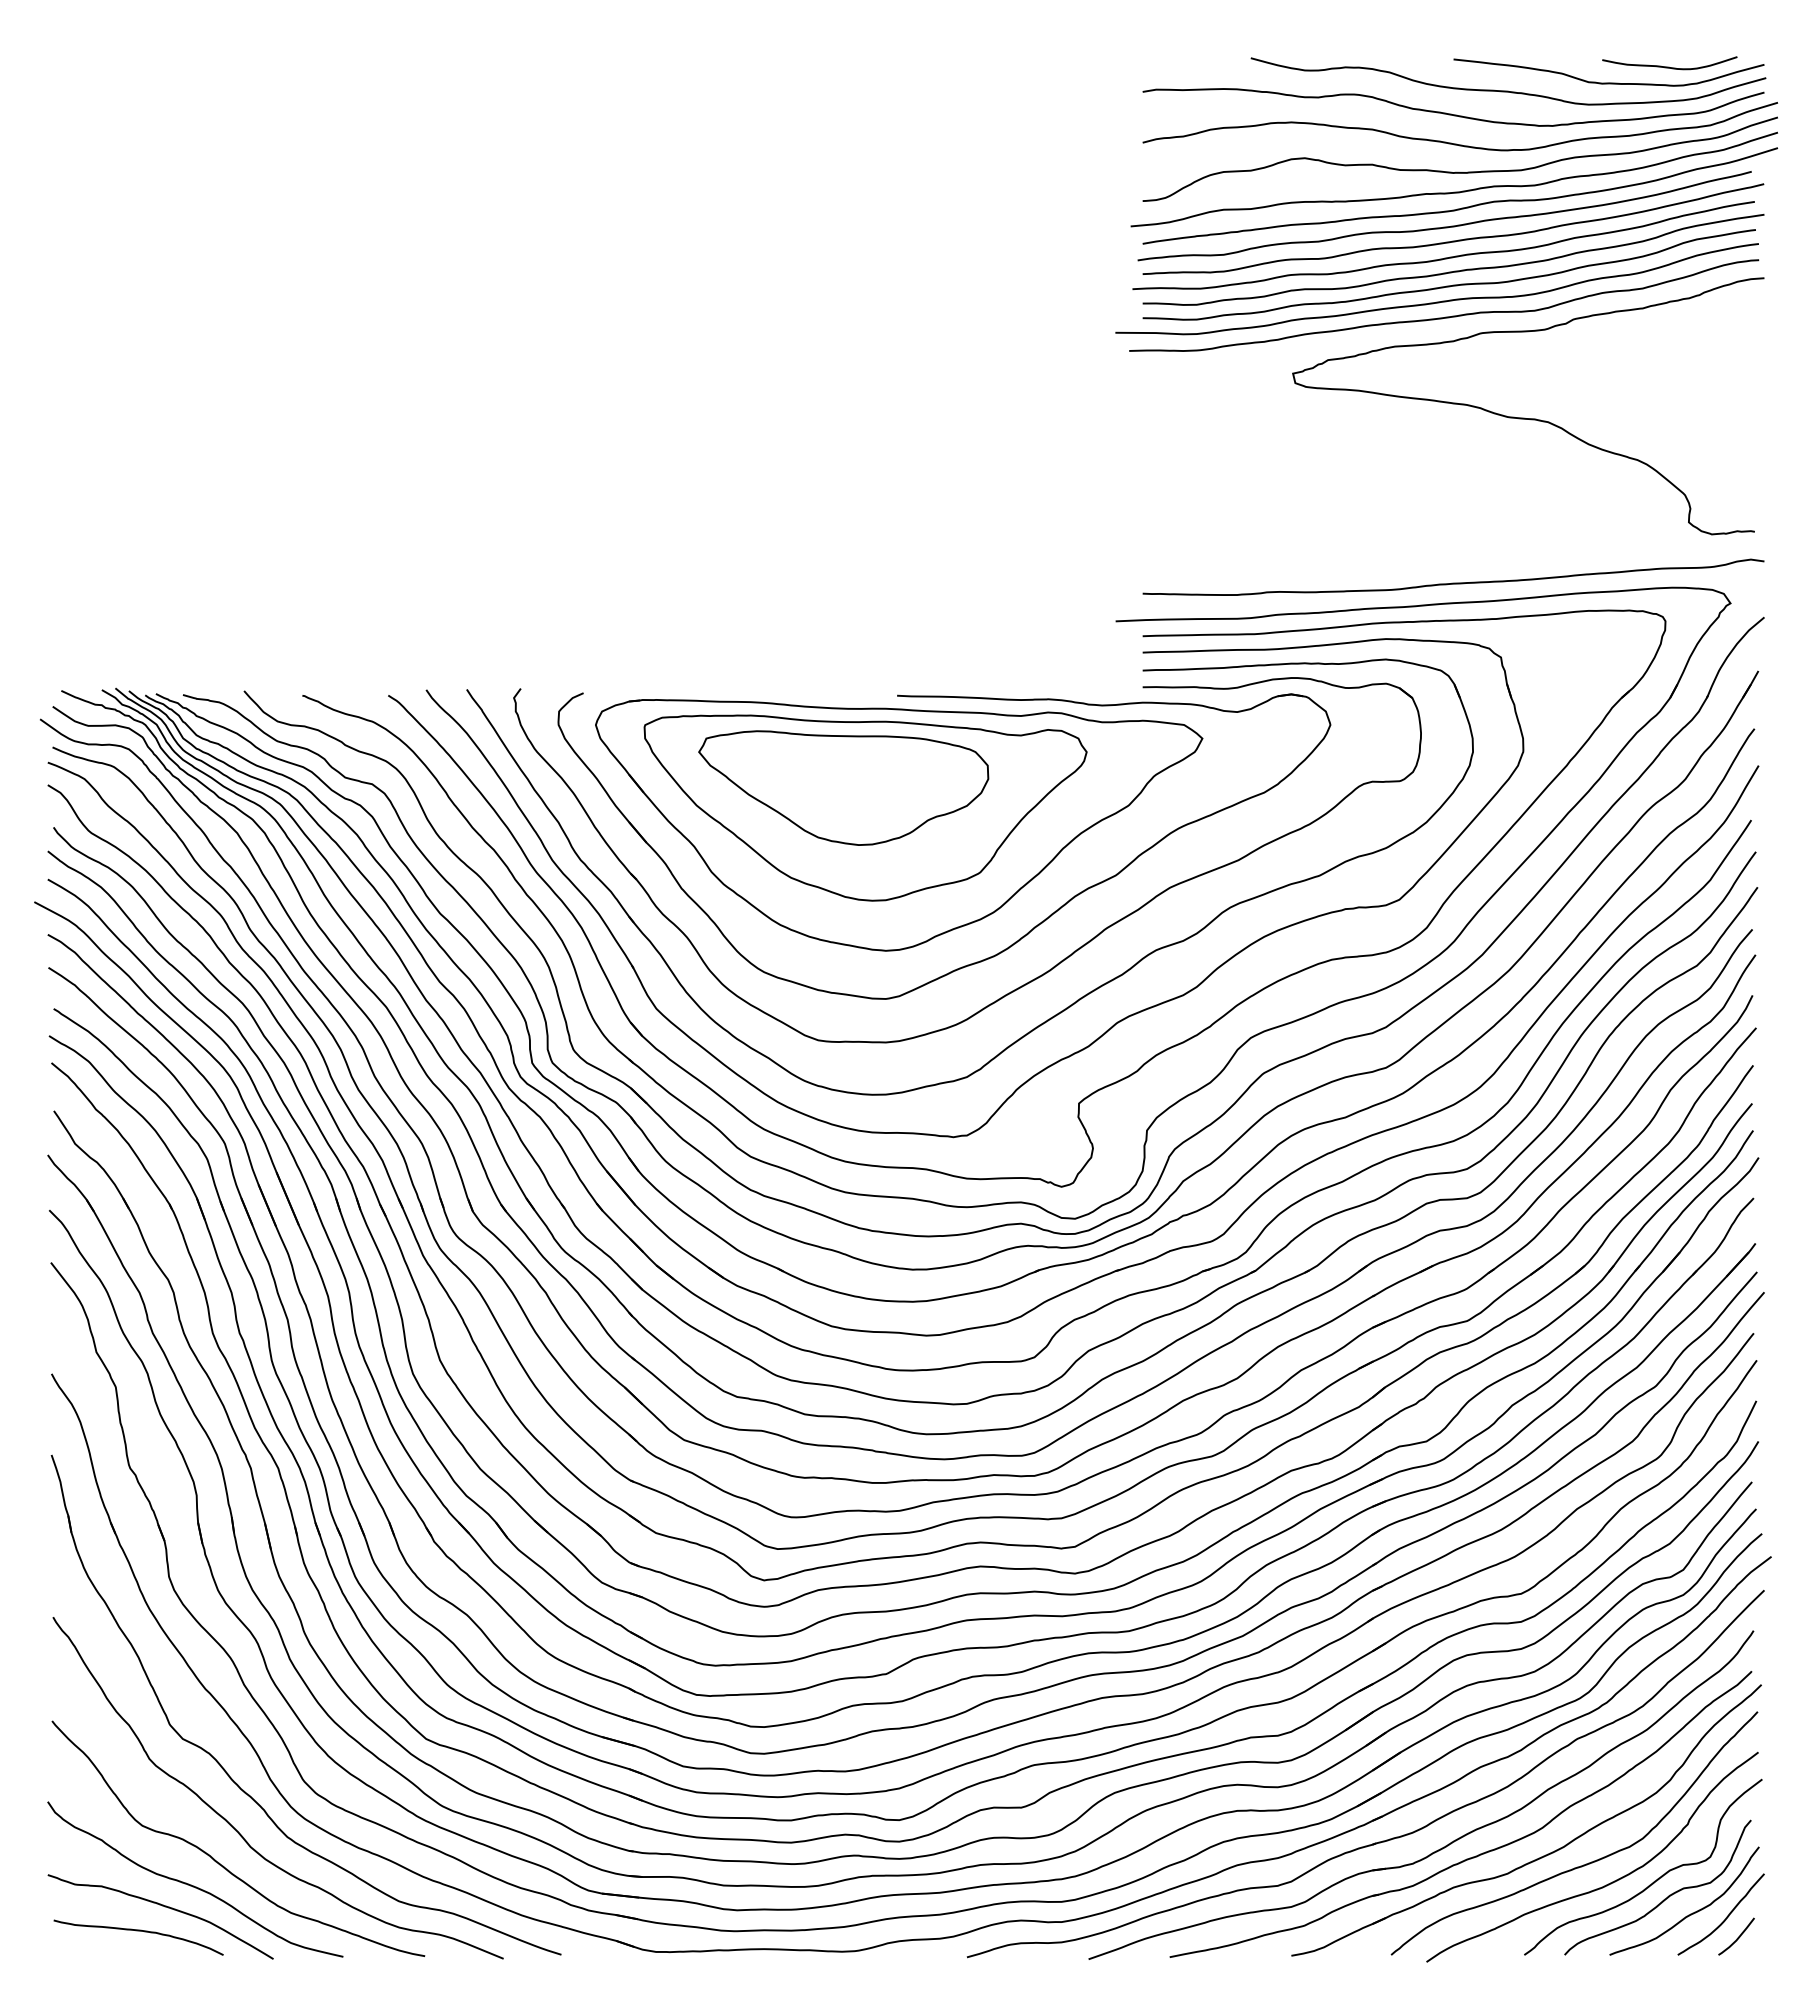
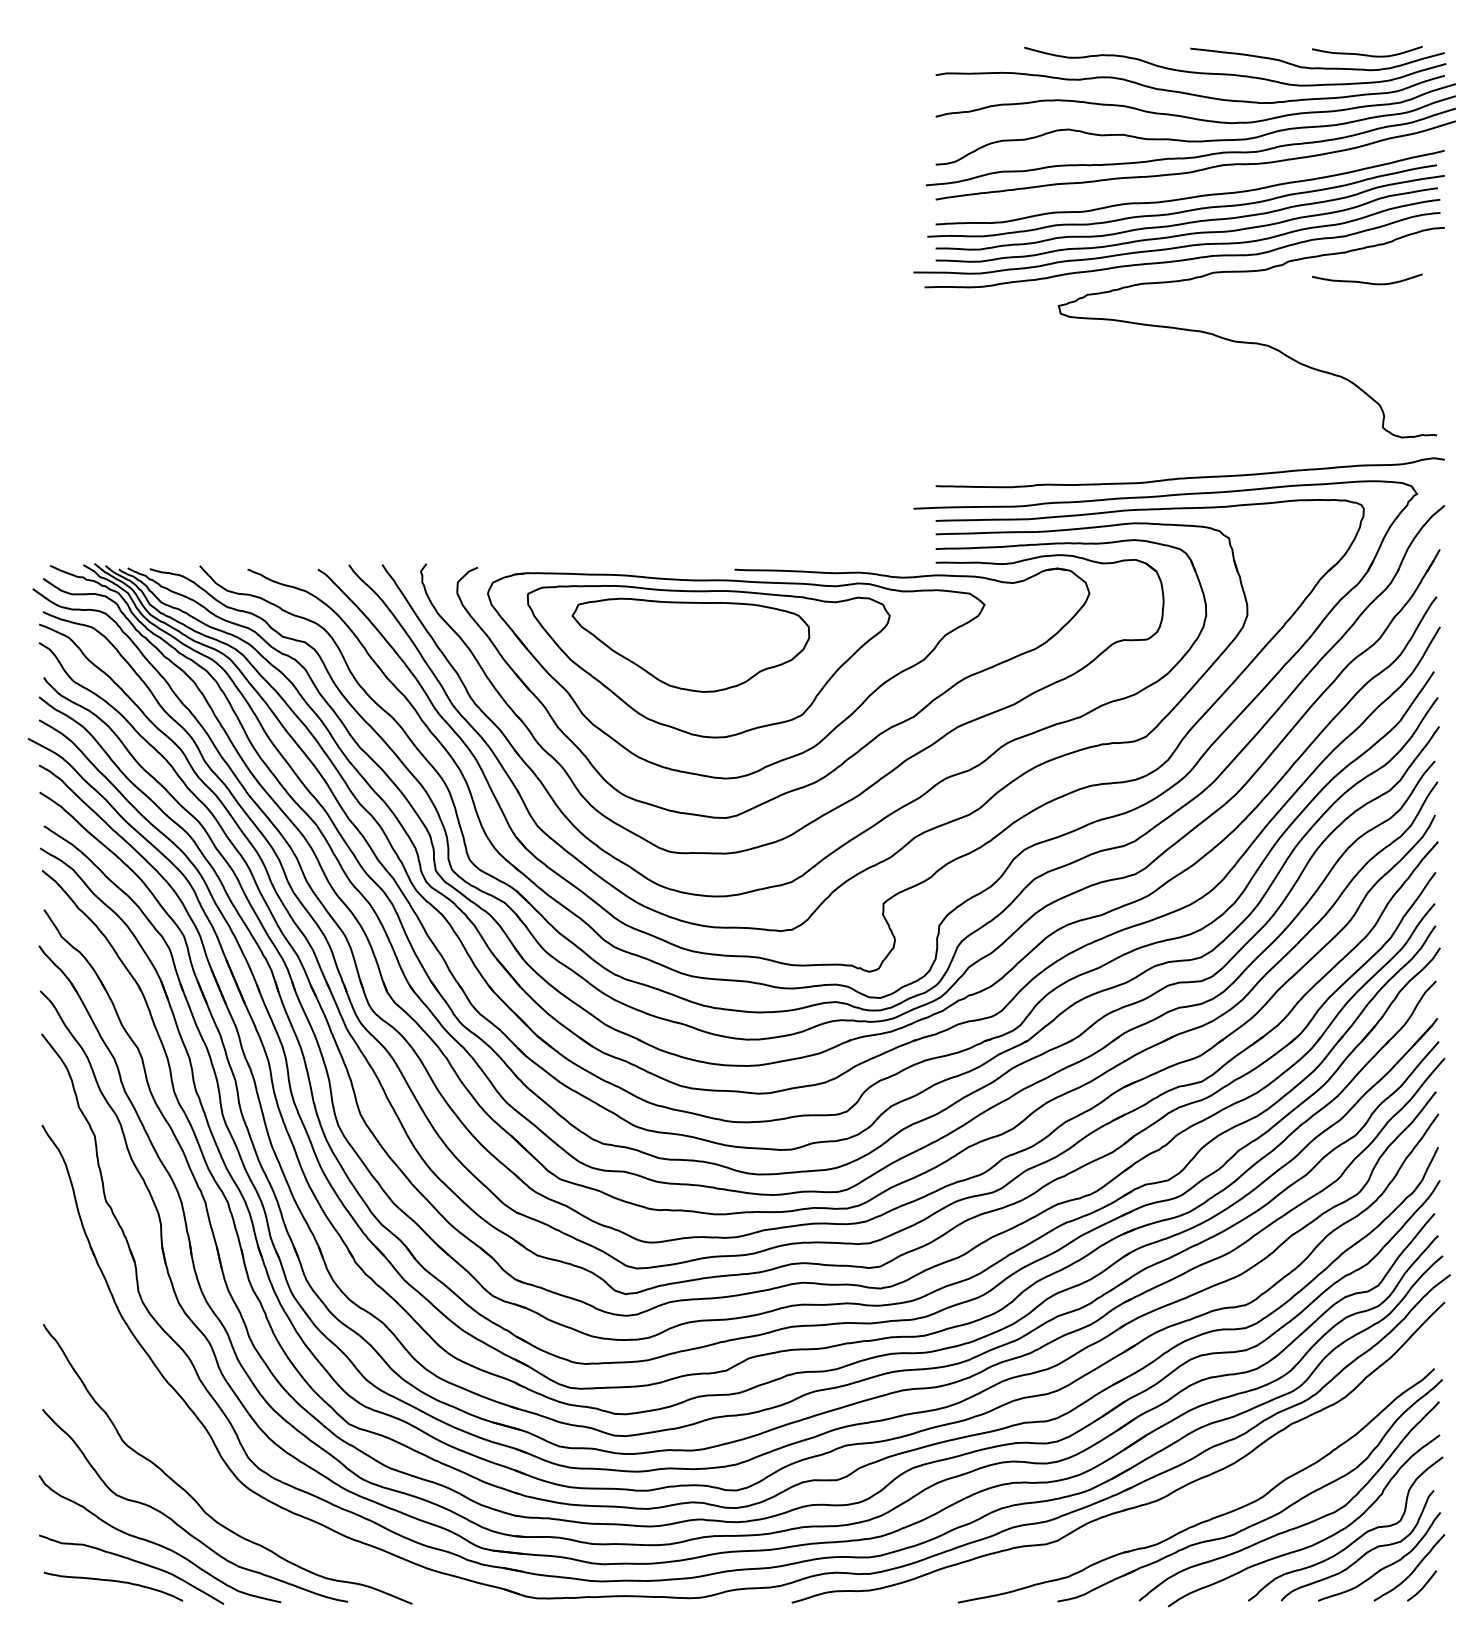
curve: (1444, 226) -> (1182, 185), removed
curve: (1669, 344) -> (1367, 282), added
part: (225, 1769) -> (184, 1449), removed
part: (1451, 1841) -> (1188, 1507), removed

